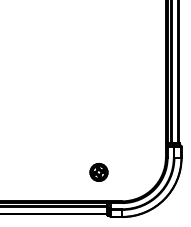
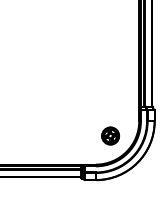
part: (98, 172) -> (110, 136), moved

